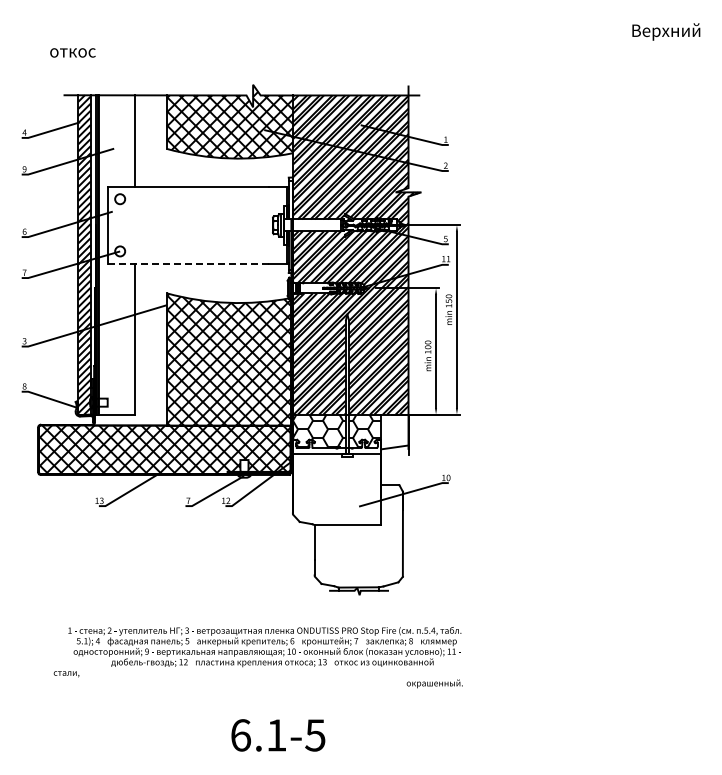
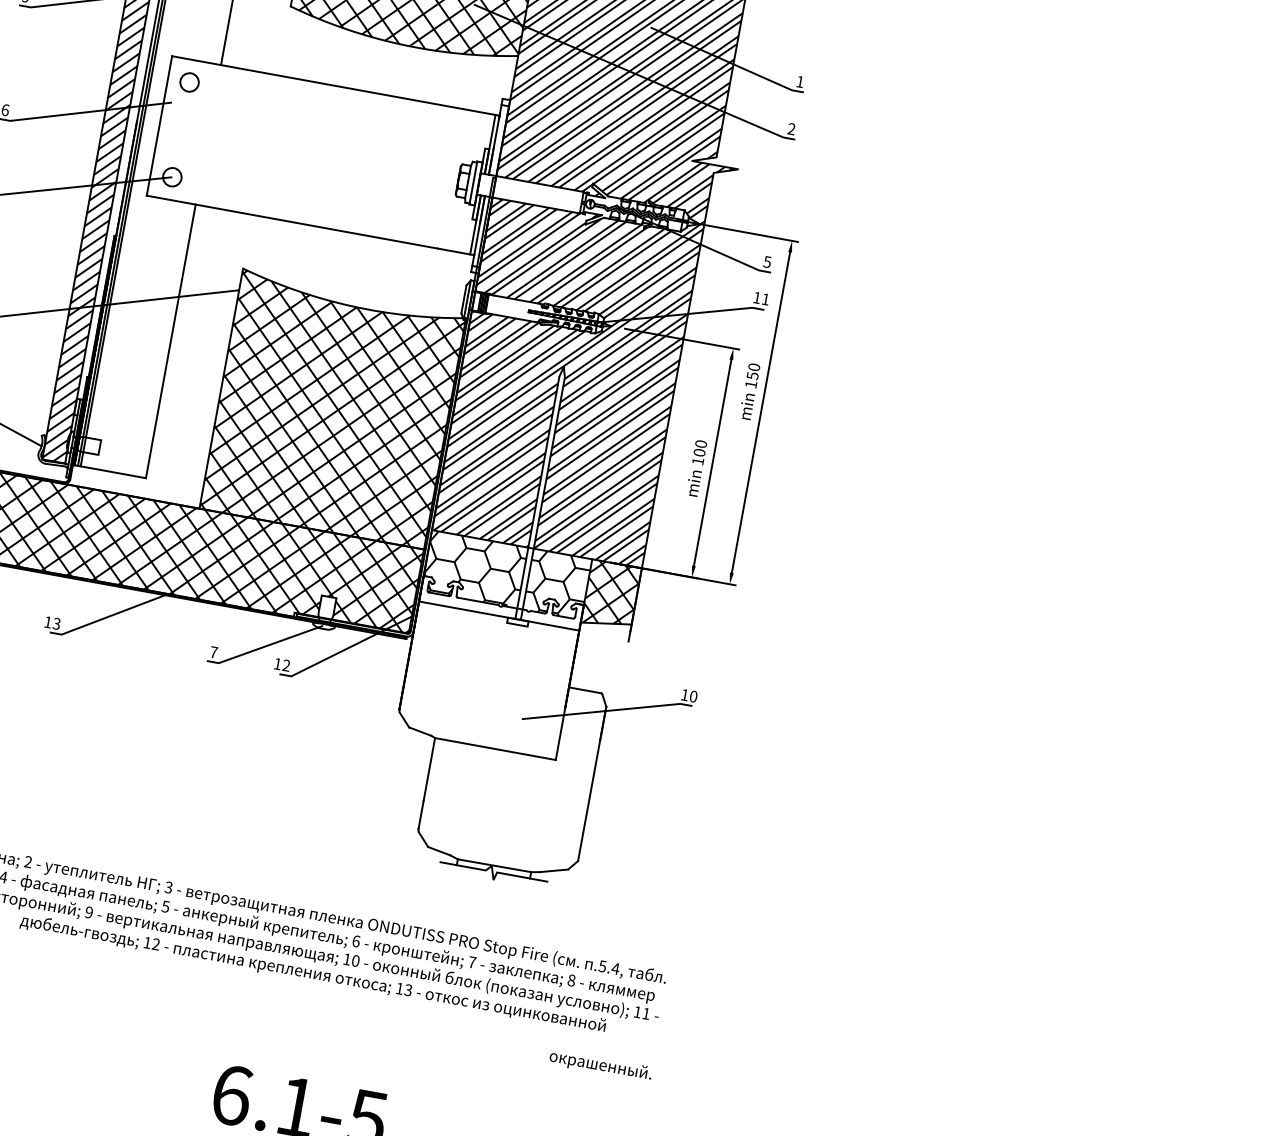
line: (188, 263) -> (292, 221), dashed -> solid
hatch: (394, 431) -> (610, 594), added

